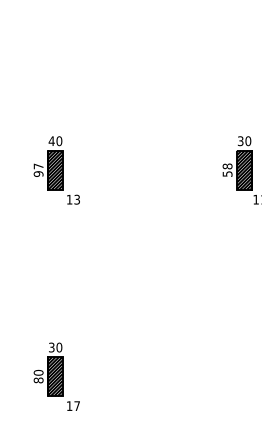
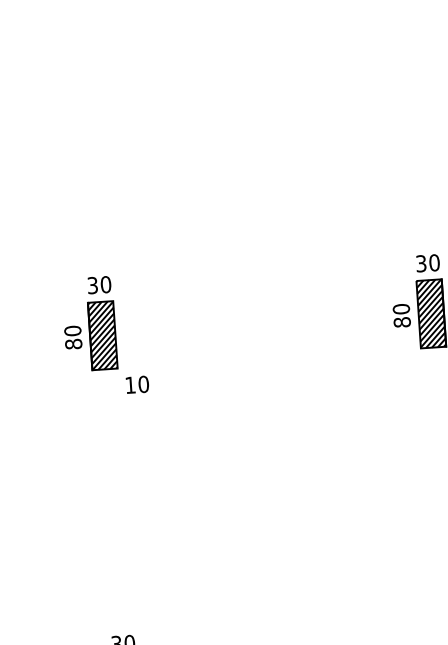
text: (51, 141) -> (92, 286), 40 -> 30
text: (38, 169) -> (72, 336), 97 -> 80
text: (227, 169) -> (401, 314), 58 -> 80
text: (77, 199) -> (144, 383), 13 -> 10

